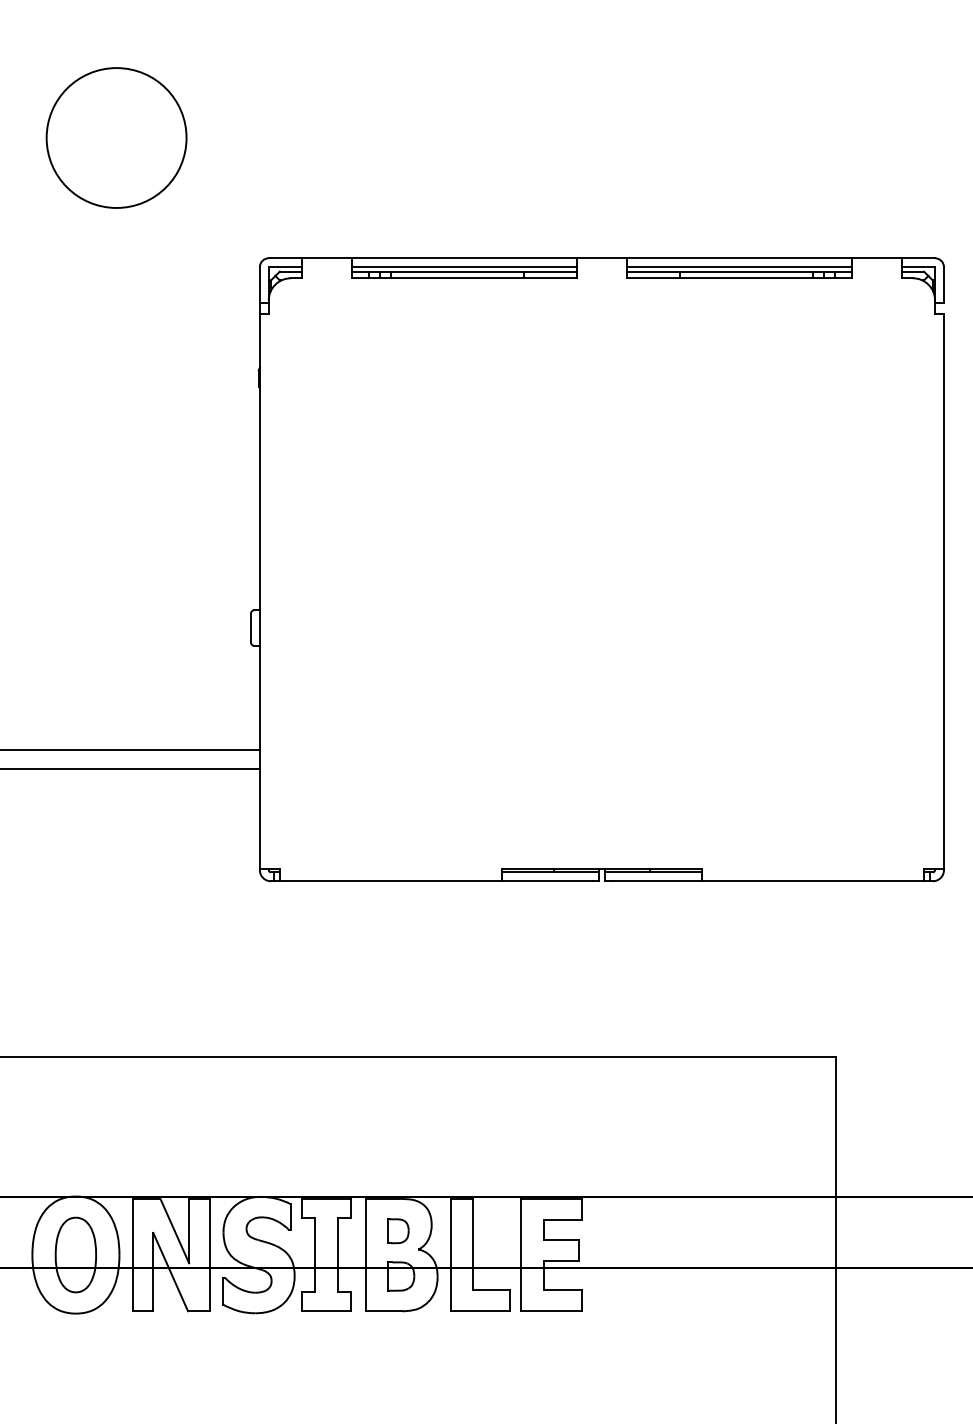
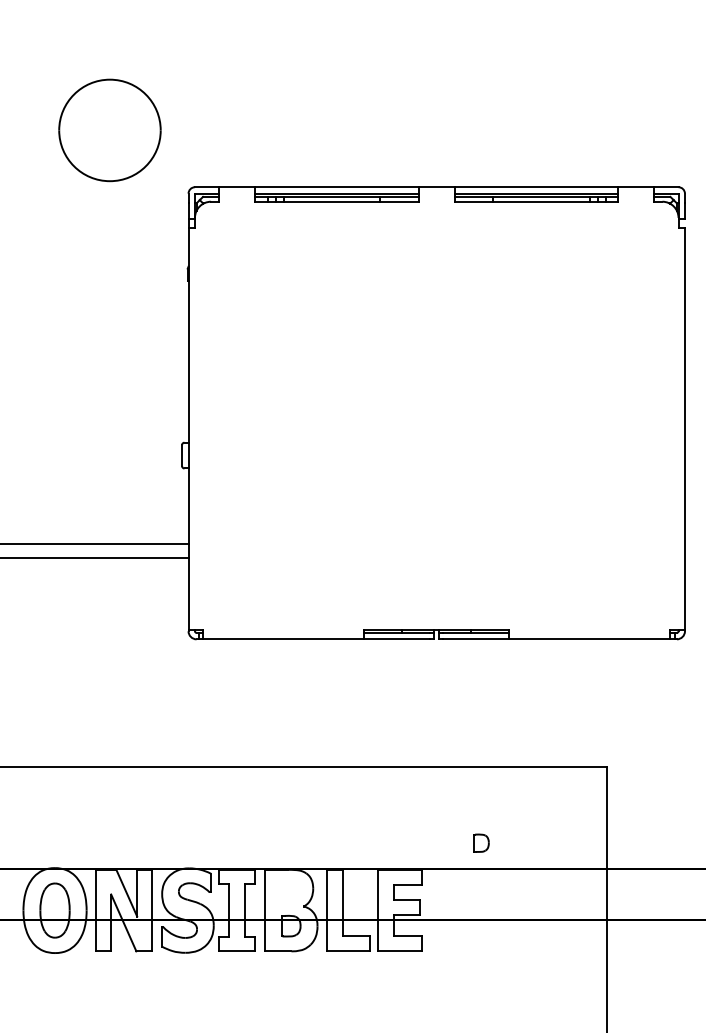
part: (116, 137) -> (109, 130), moved
part: (398, 1231) -> (481, 843), moved

